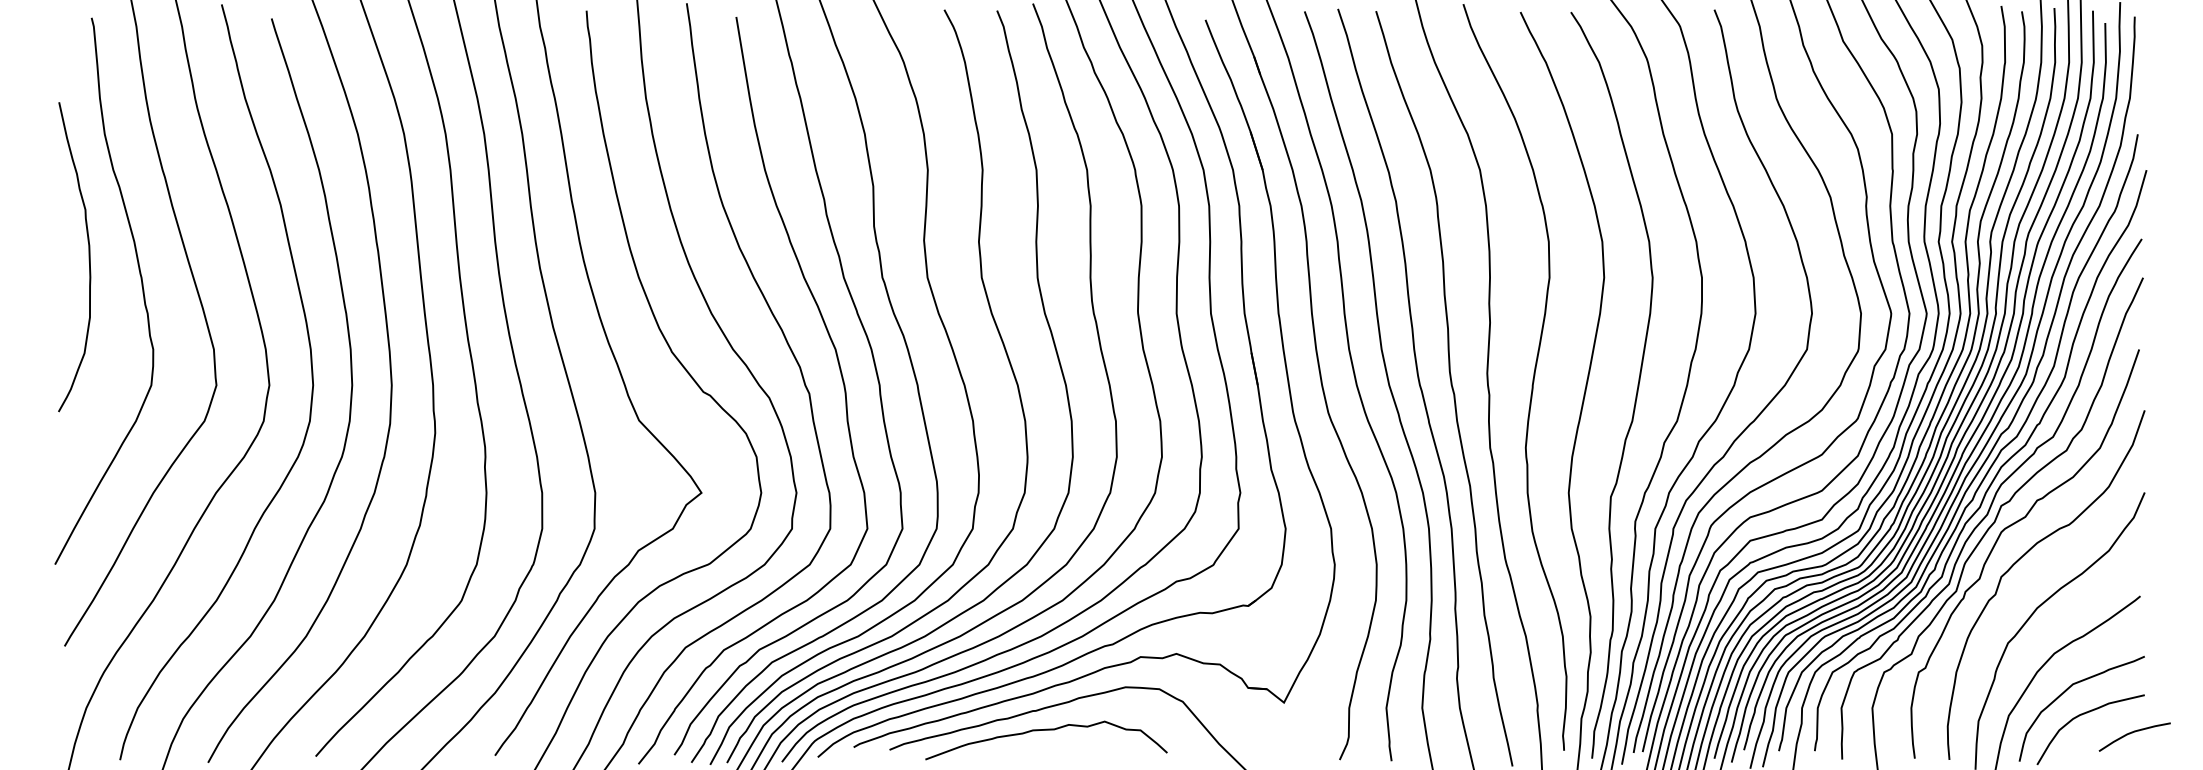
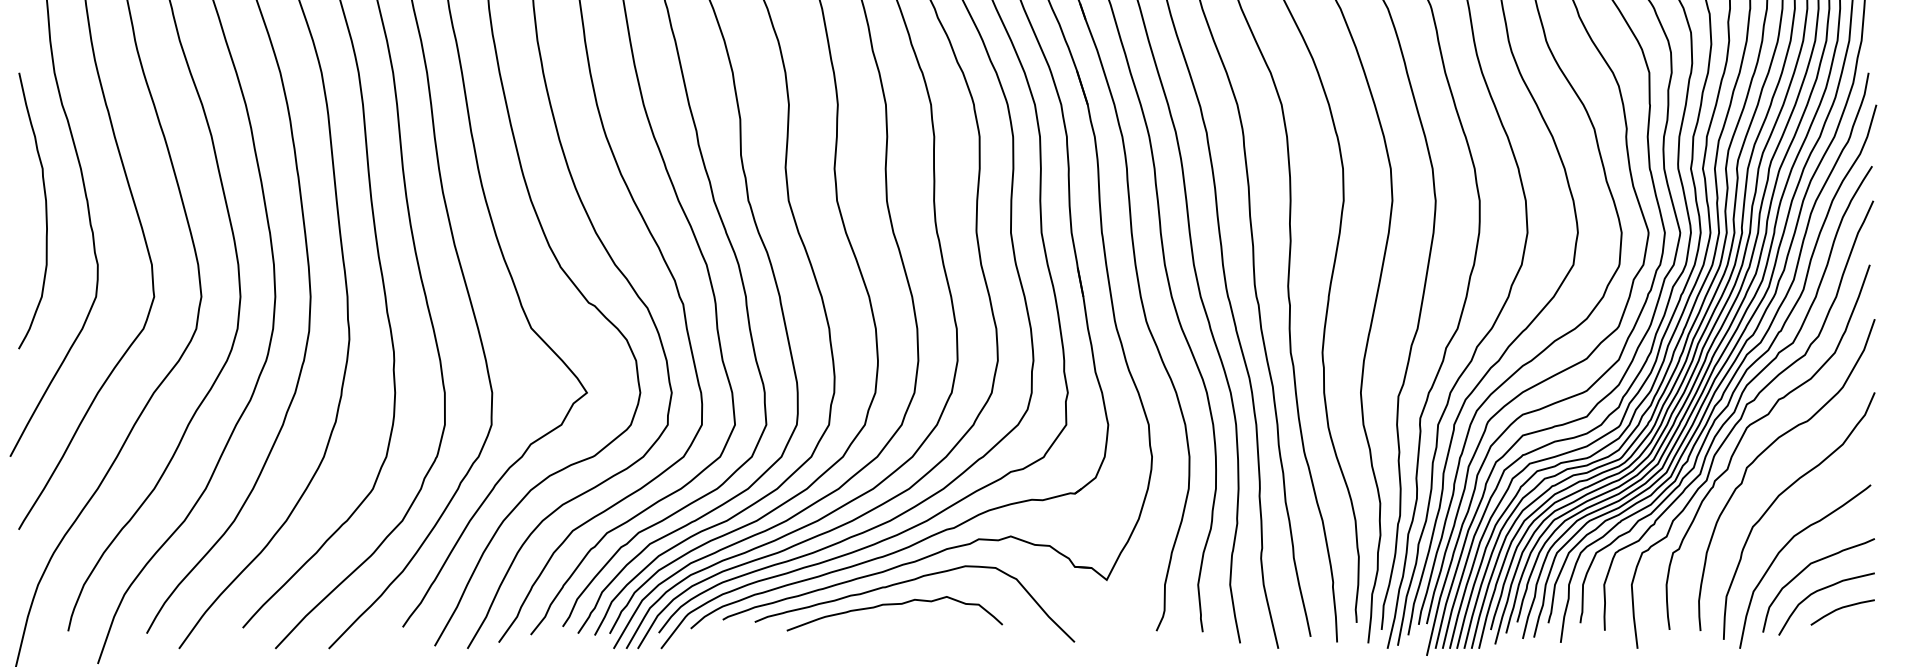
curve: (88, 257) -> (45, 211), moved
curve: (2132, 733) -> (1840, 609), moved

